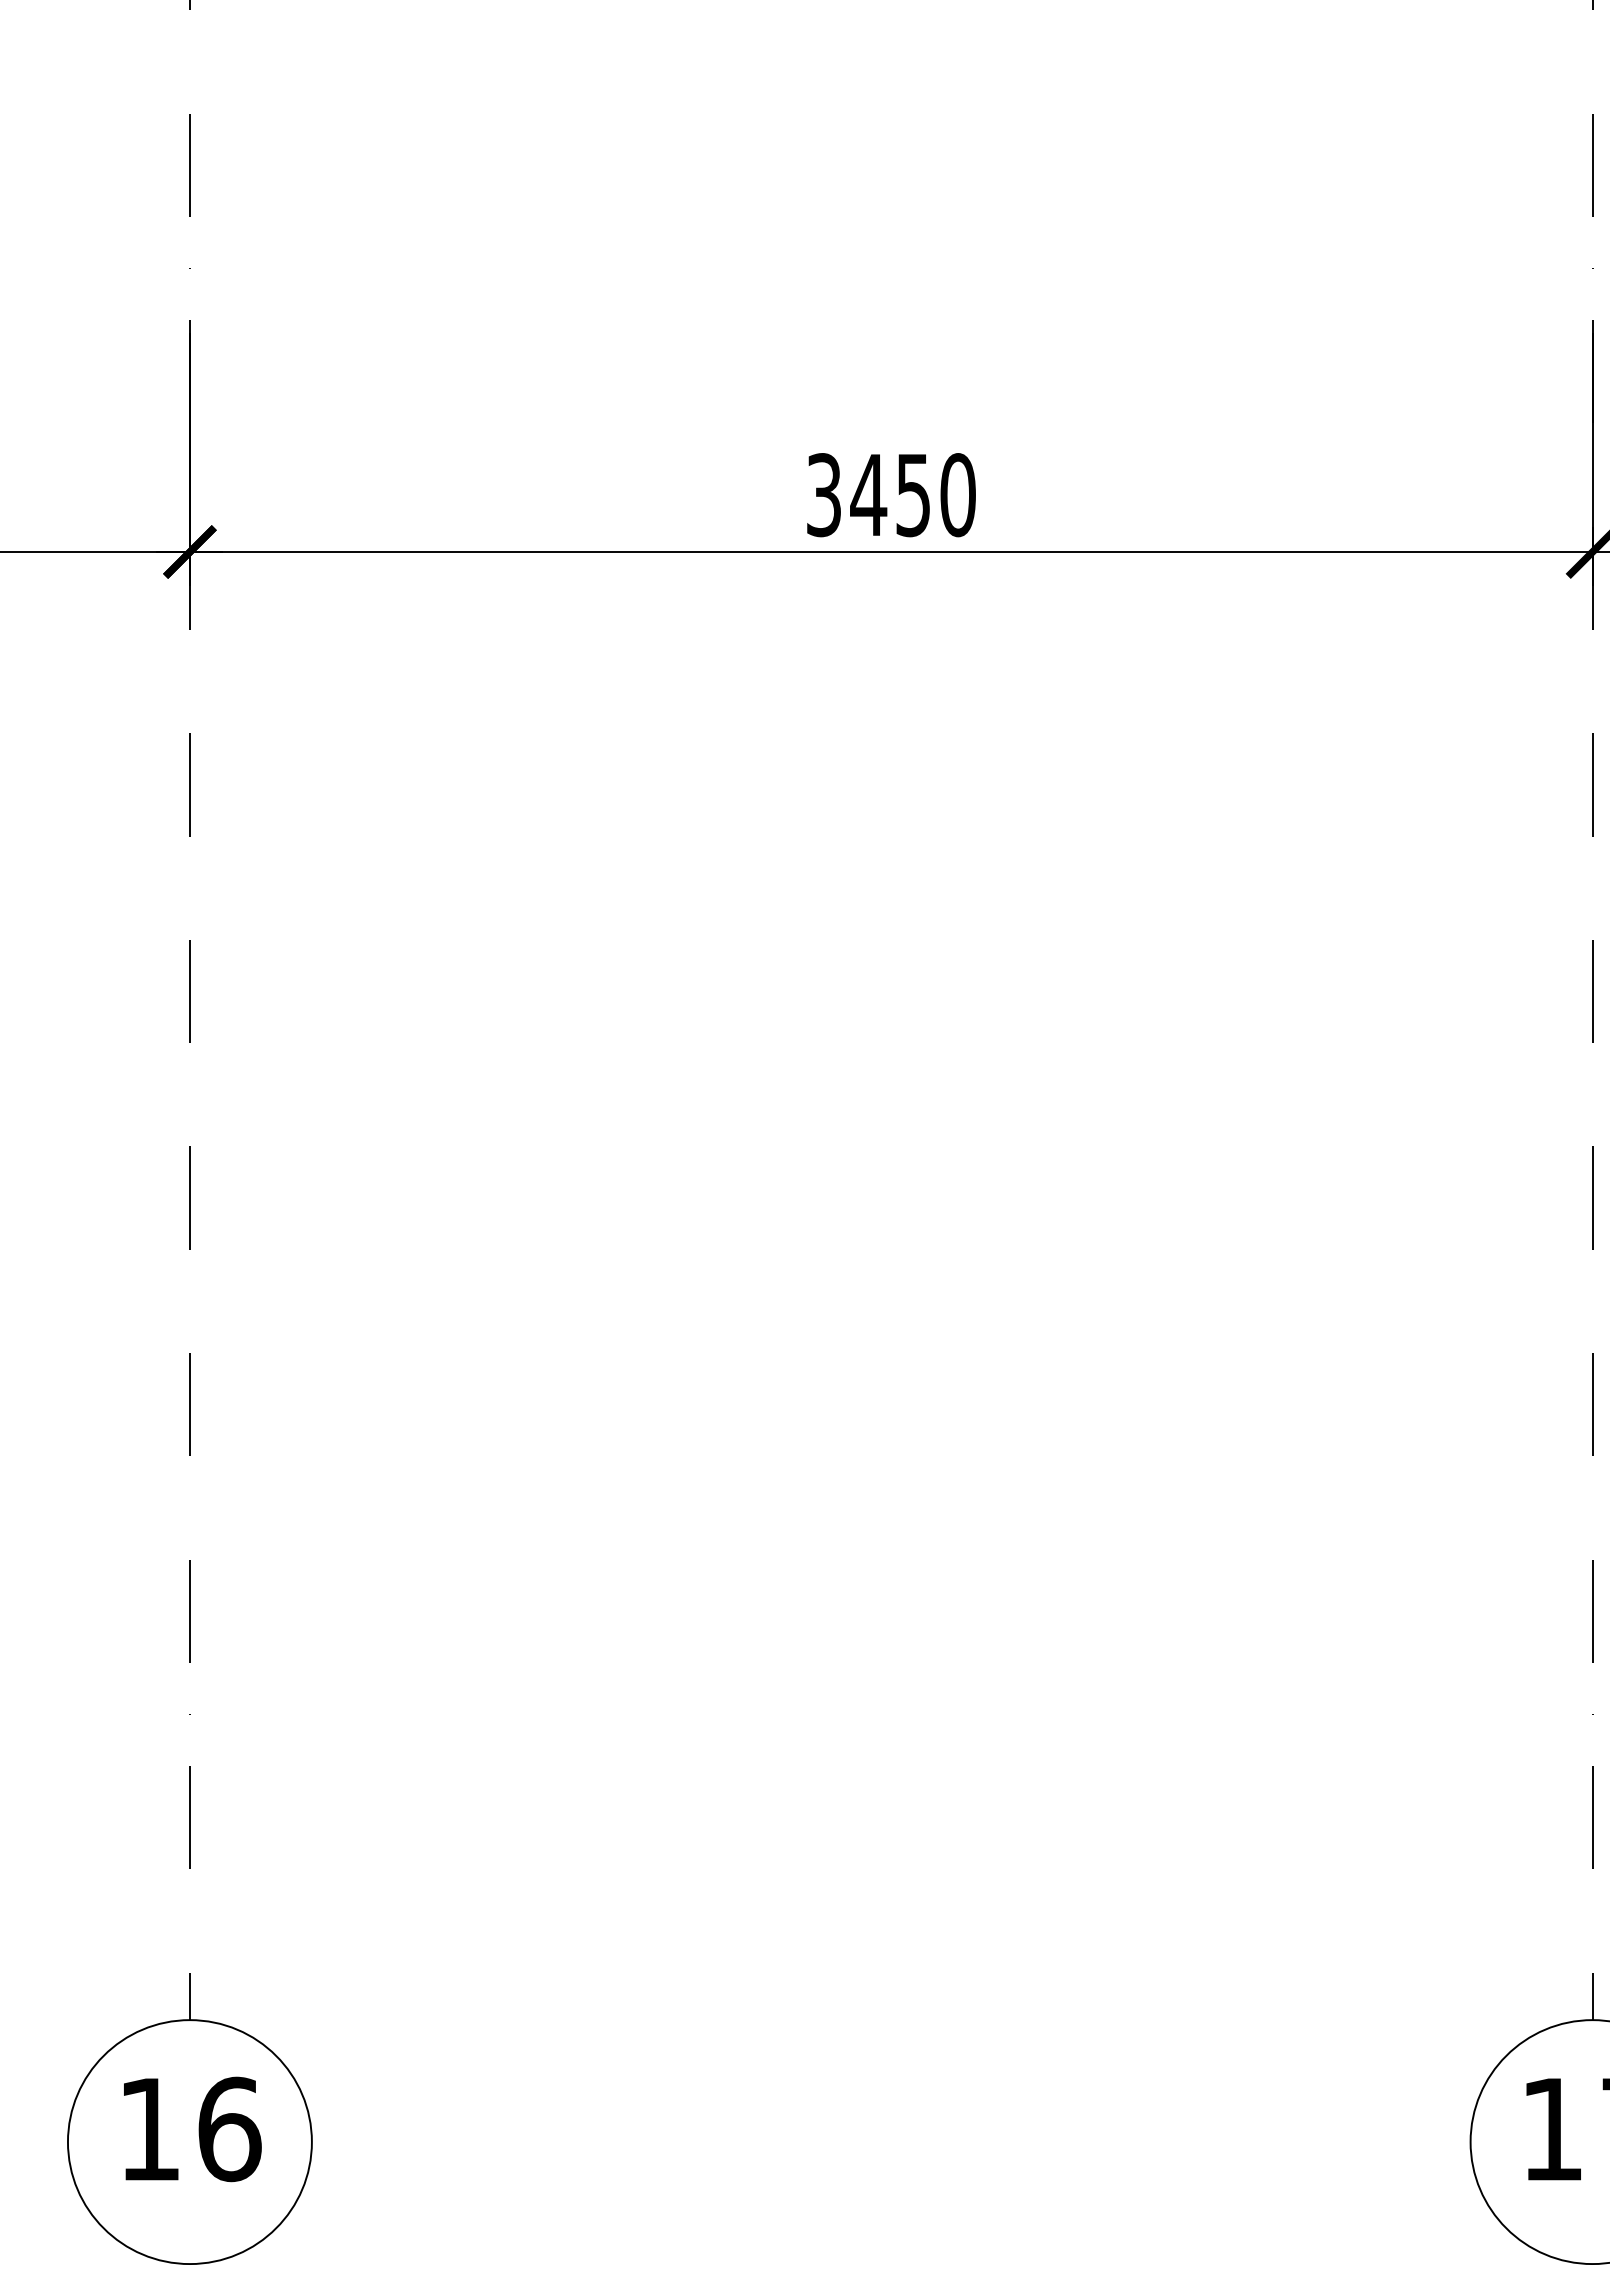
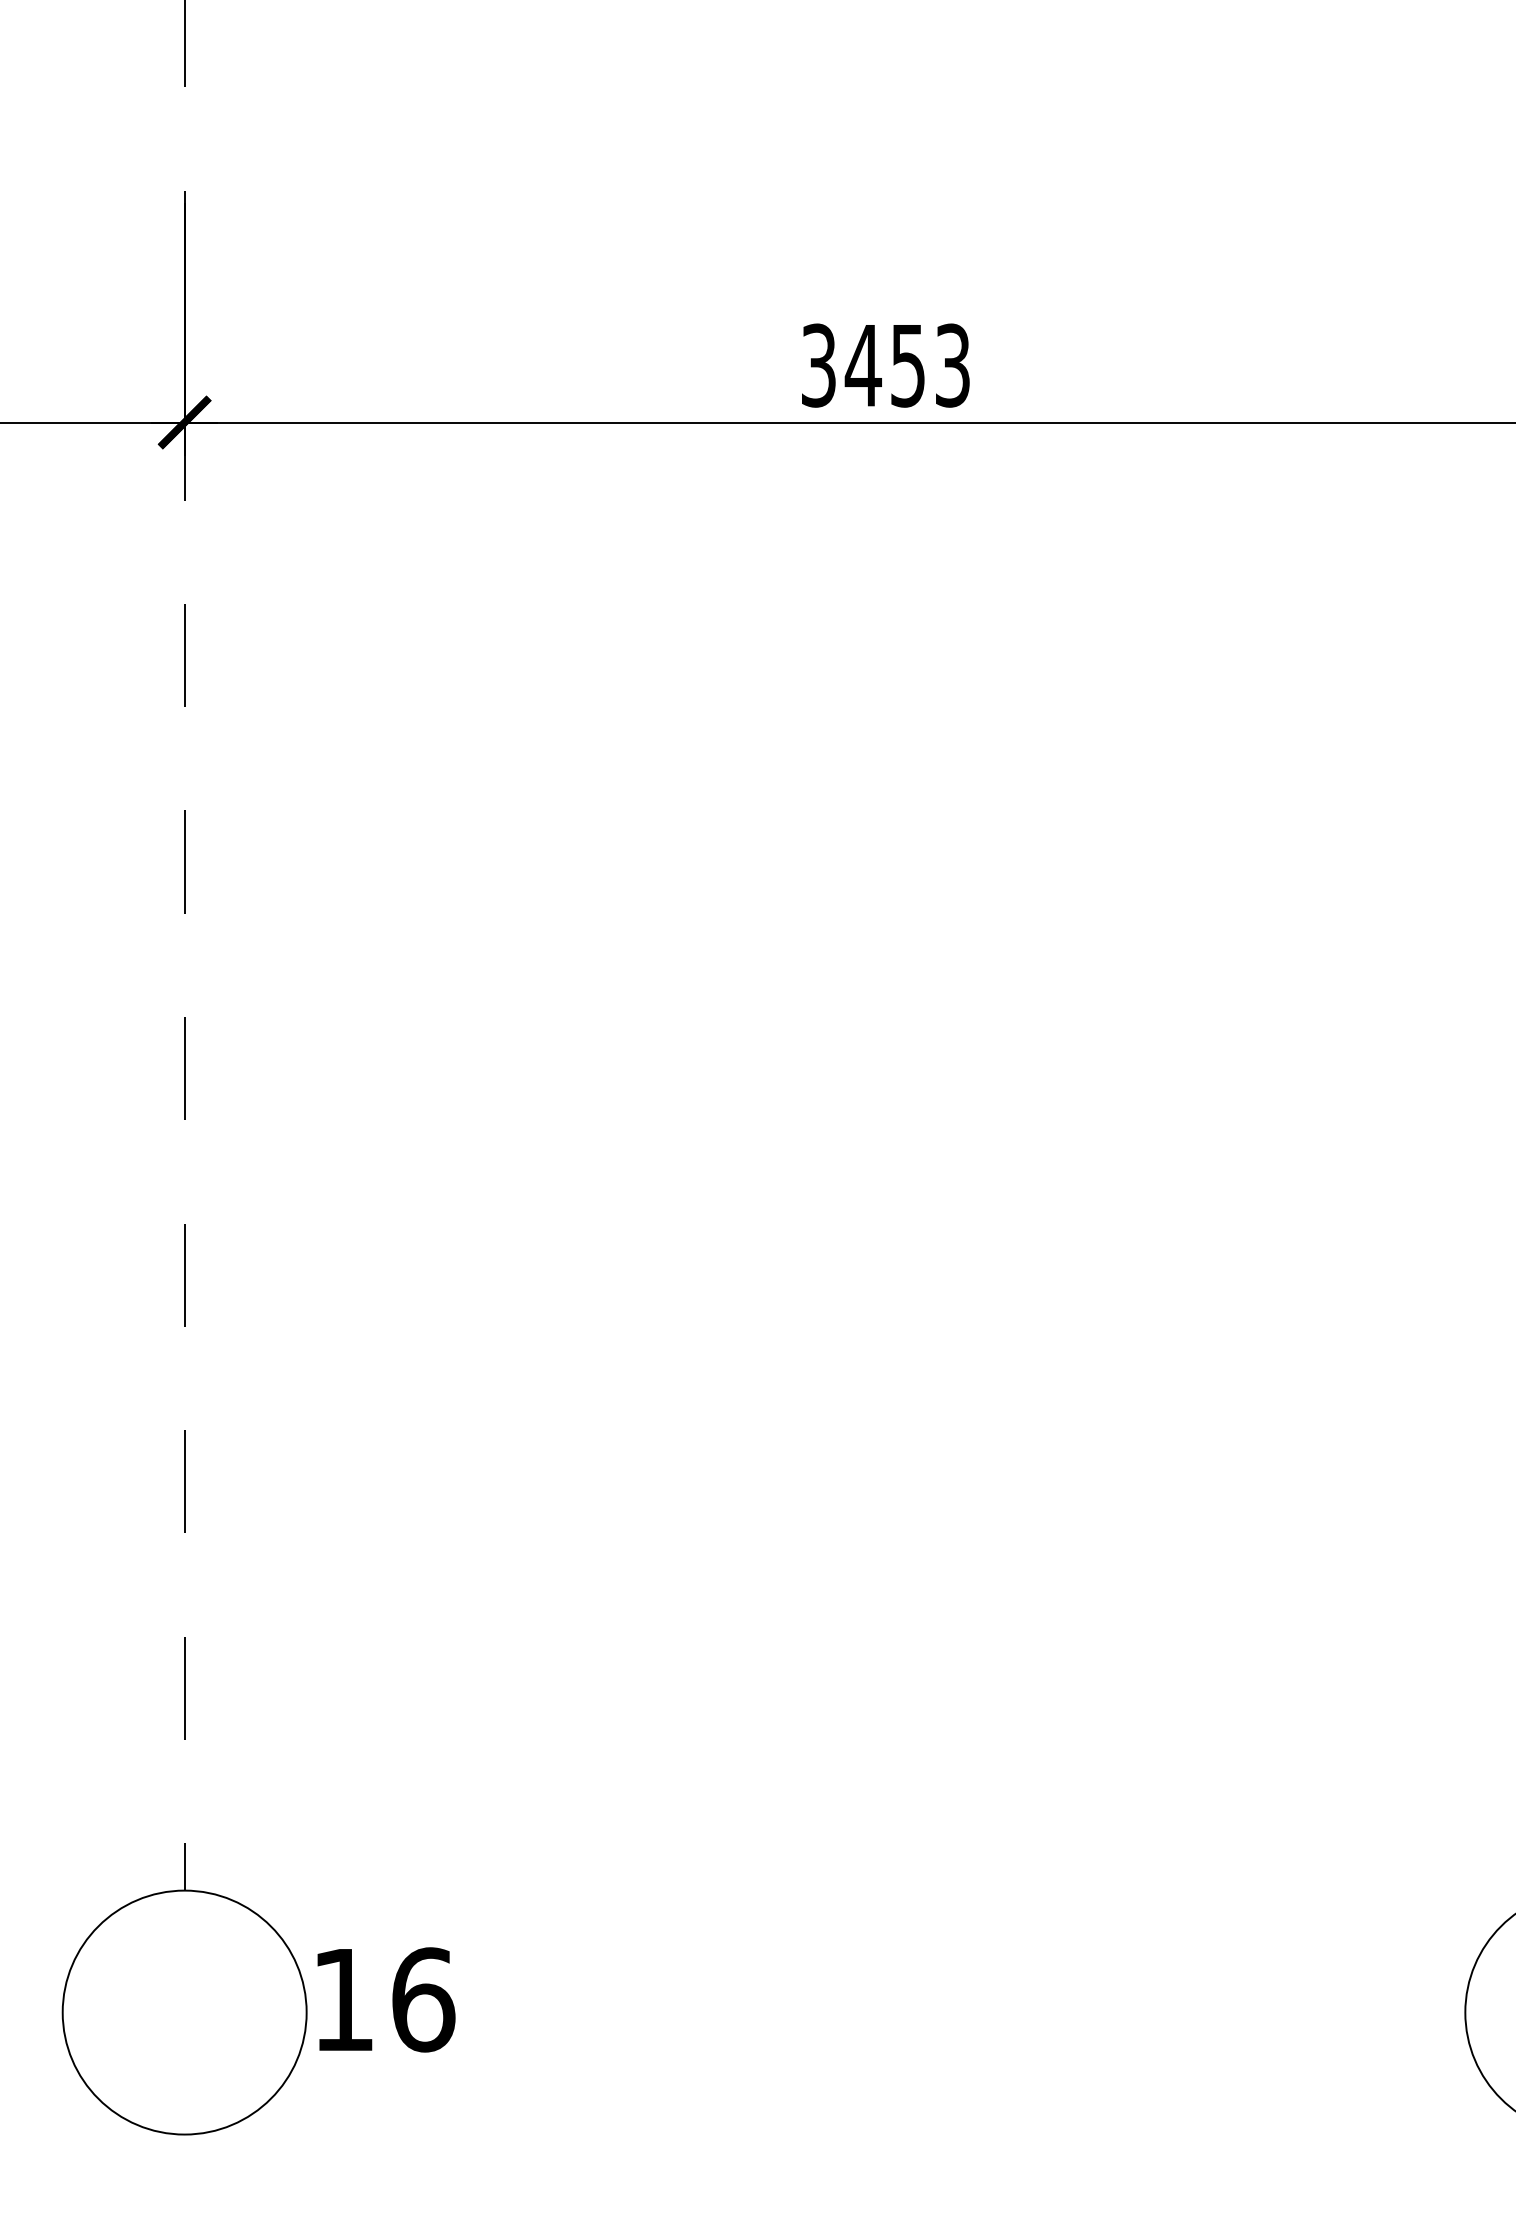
text: (957, 495) -> (952, 366), 3450 -> 3453
text: (192, 2129) -> (386, 2000), moved

